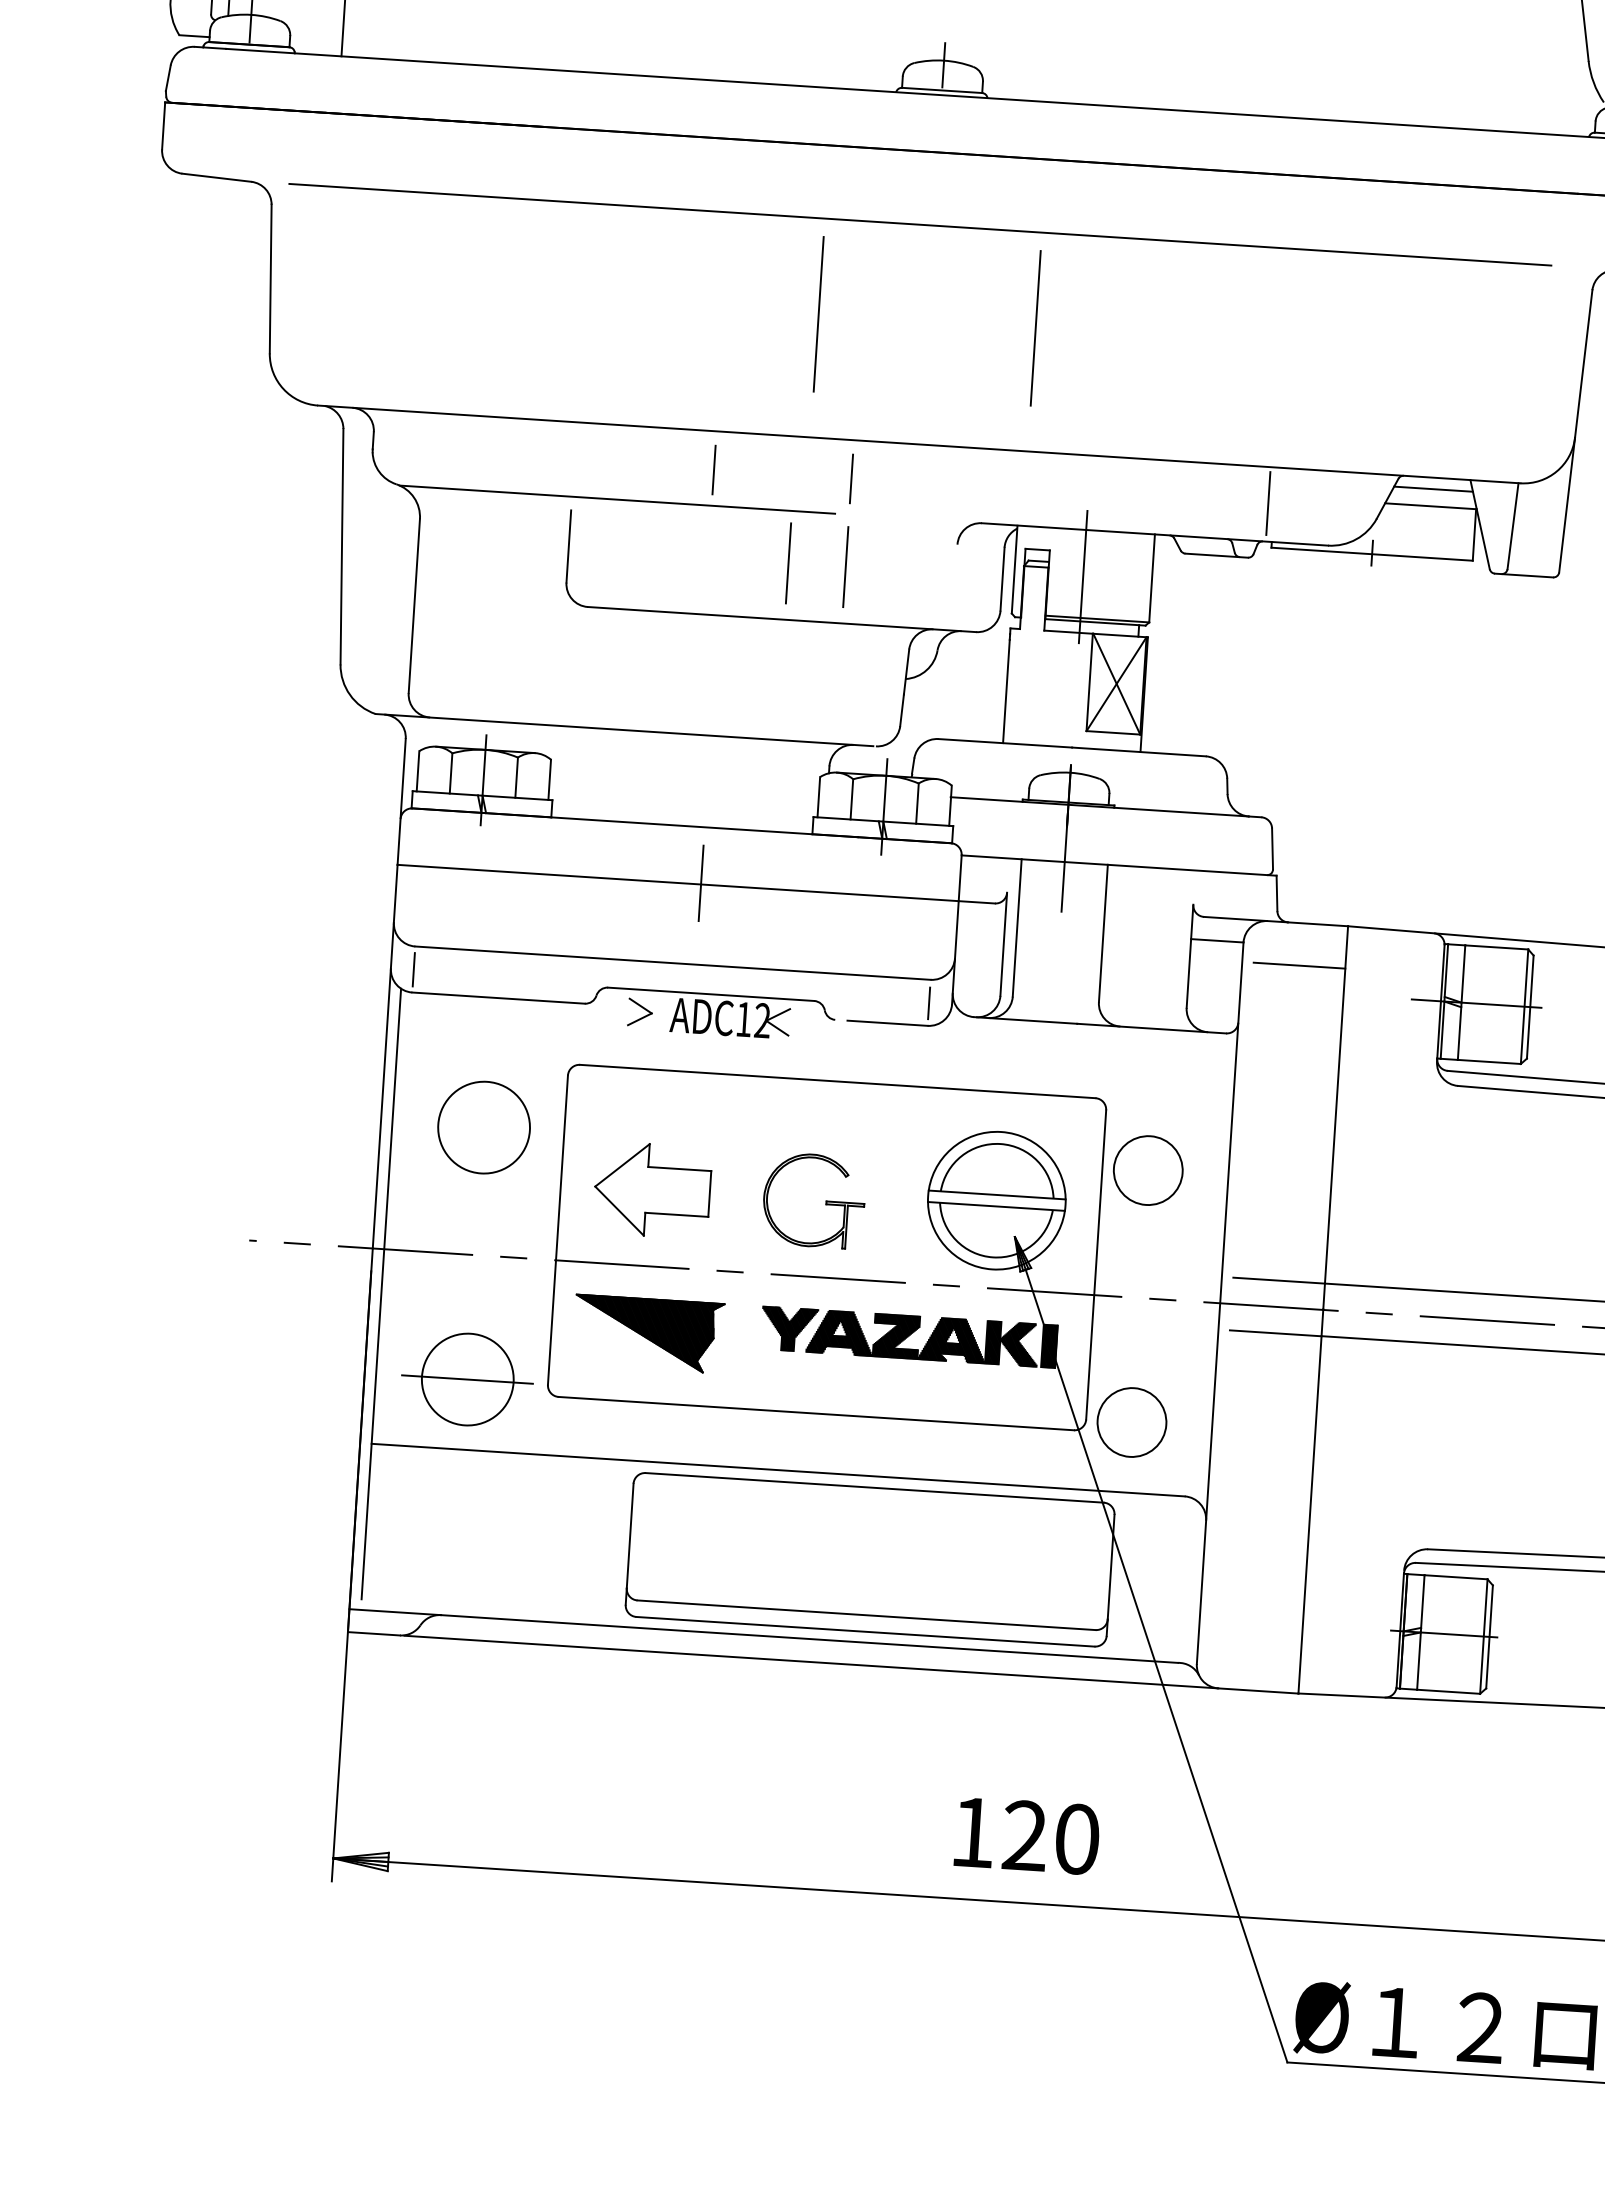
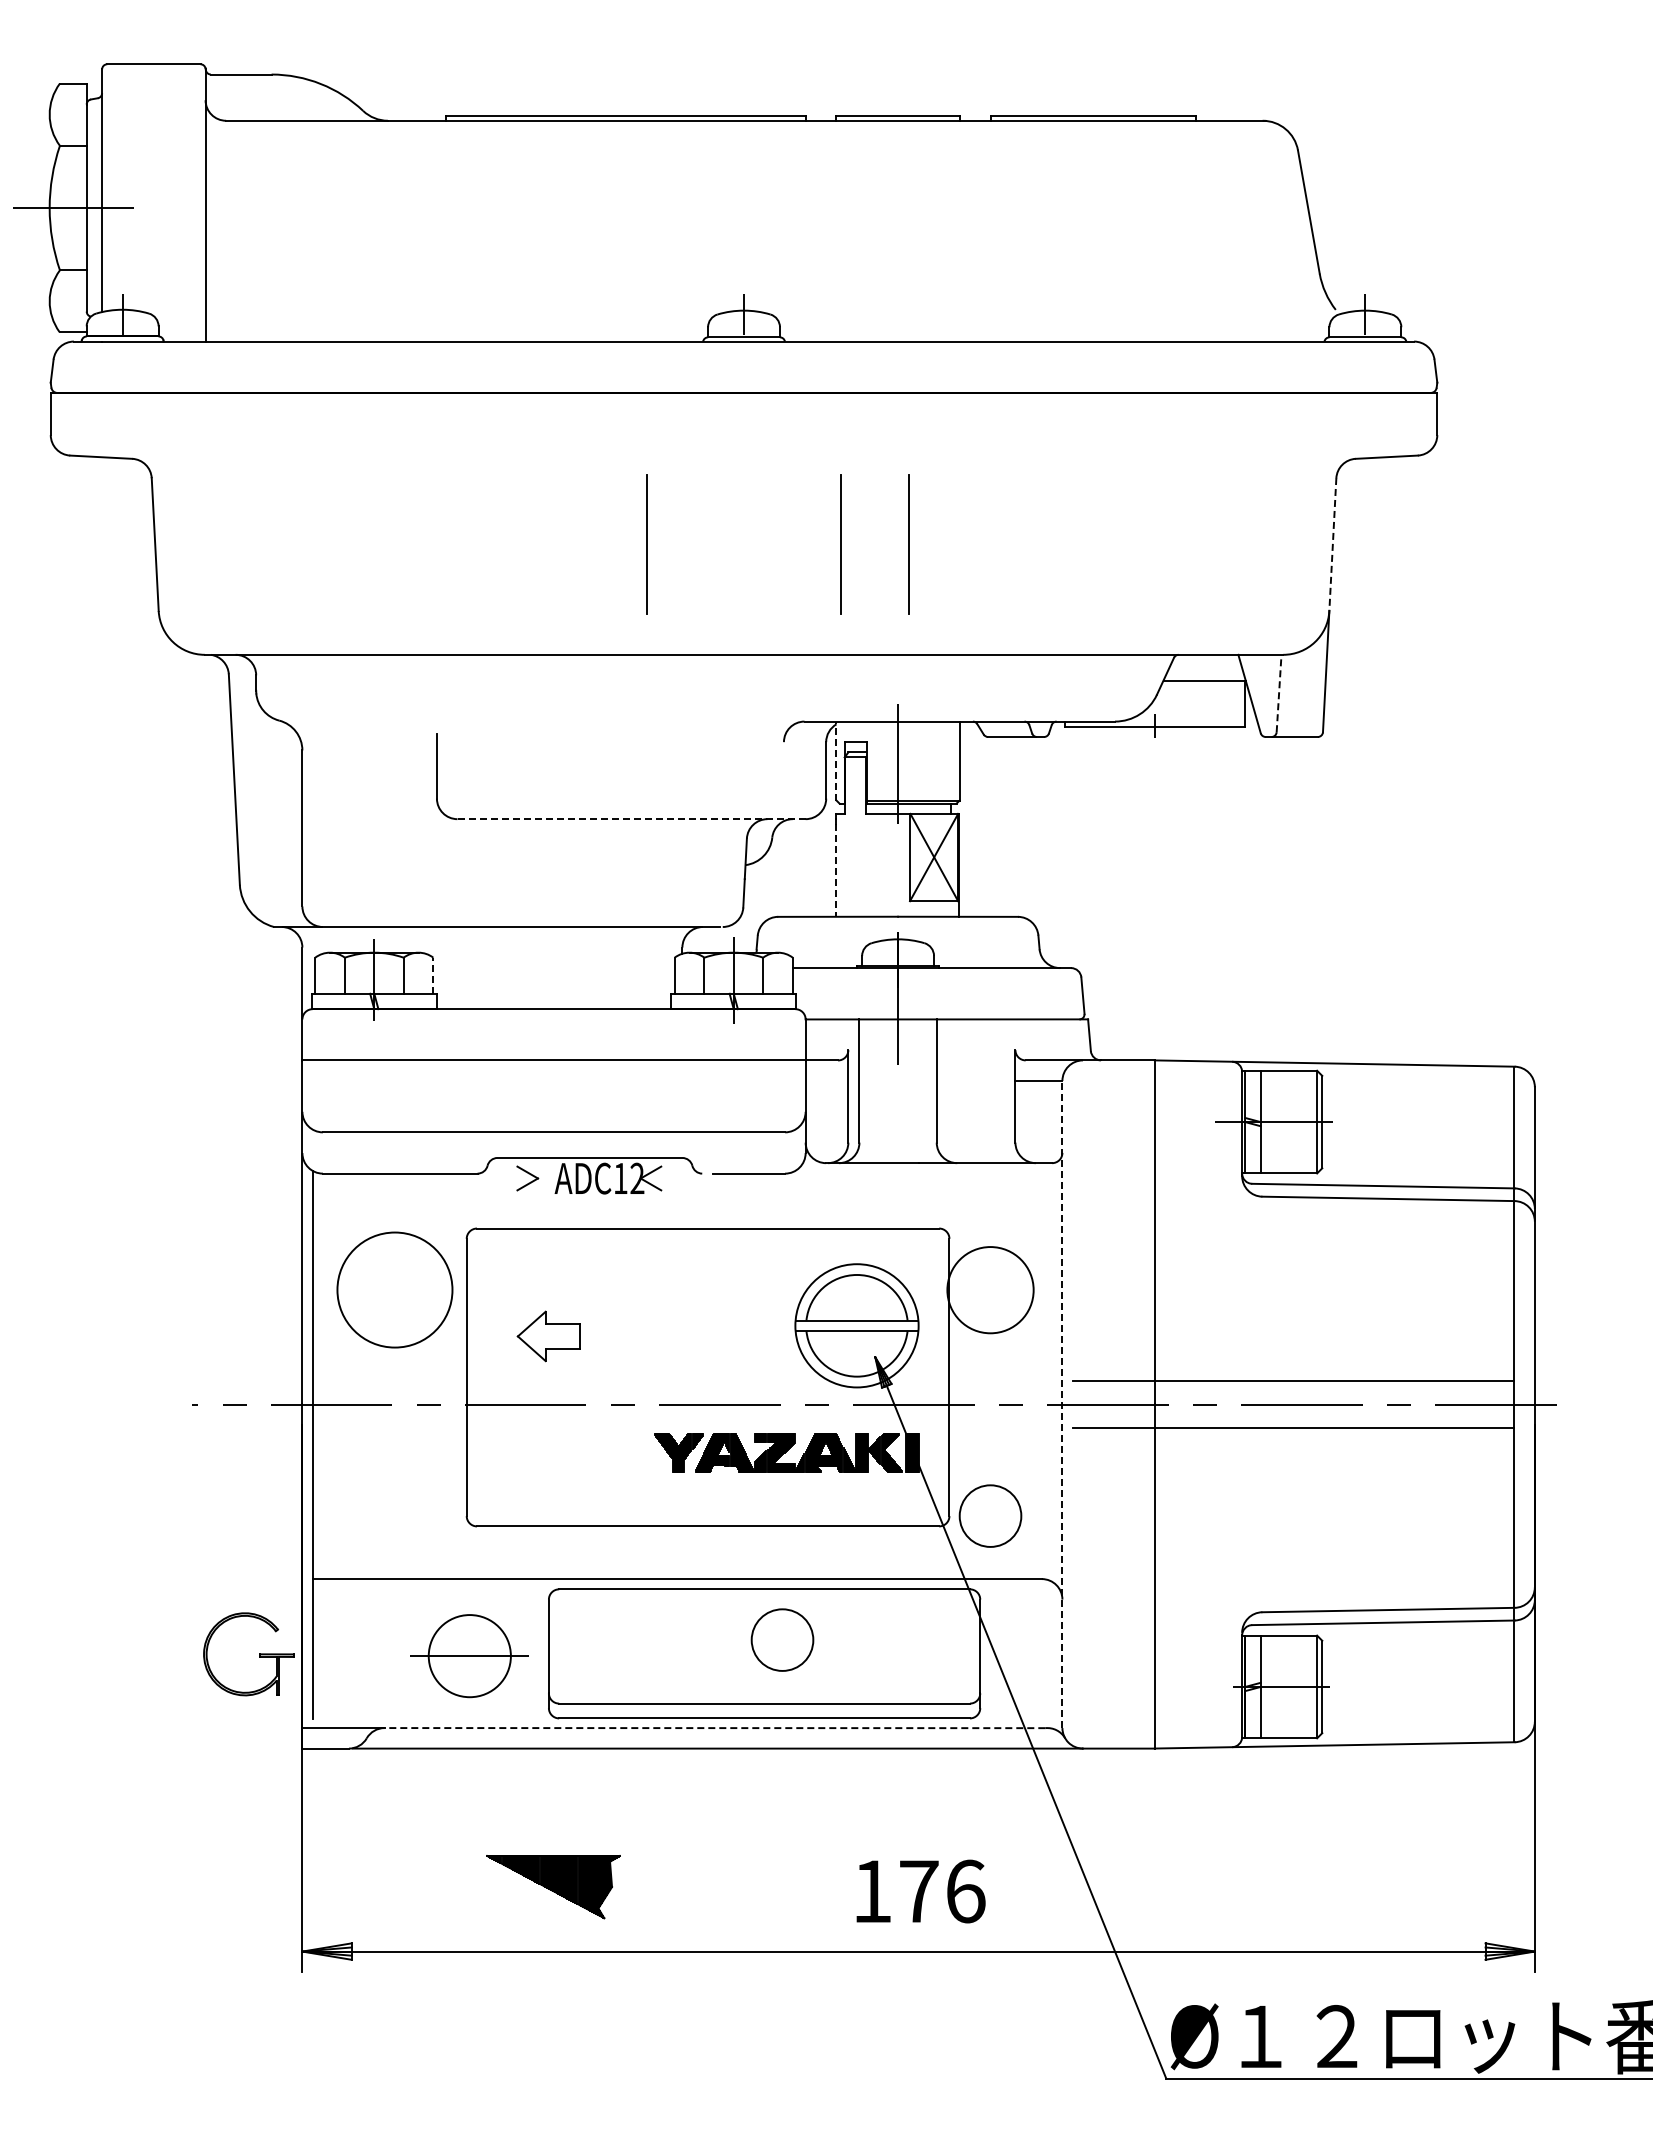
line: (920, 224) -> (732, 458), removed
line: (1110, 333) -> (908, 544), added
line: (1583, 363) -> (1332, 544), solid -> dashed
line: (714, 469) -> (562, 689), removed
line: (851, 478) -> (685, 689), removed
line: (1433, 489) -> (1205, 665), removed
line: (617, 499) -> (477, 721), removed
line: (1268, 503) -> (1059, 687), removed
line: (1513, 526) -> (1279, 693), solid -> dashed
line: (788, 563) -> (634, 768), removed
line: (845, 566) -> (685, 768), removed
line: (1014, 568) -> (836, 760), solid -> dashed
line: (781, 619) -> (631, 819), solid -> dashed
line: (1006, 691) -> (836, 870), solid -> dashed
line: (549, 779) -> (433, 975), solid -> dashed
line: (701, 883) -> (574, 1059), removed
line: (1299, 965) -> (1113, 1098), removed
line: (413, 970) -> (322, 1153), removed
line: (929, 1003) -> (785, 1153), removed
circle: (483, 1127) -> (394, 1290), size x1.4
circle: (1148, 1169) -> (990, 1289), size x1.4
part: (652, 1190) -> (548, 1336), size x0.6
part: (826, 1201) -> (259, 1654), moved
line: (1220, 1303) -> (1062, 1404), solid -> dashed
part: (648, 1334) -> (553, 1887), moved
part: (467, 1379) -> (469, 1656), moved
circle: (891, 1545) -> (782, 1639), added
line: (808, 1639) -> (714, 1728), solid -> dashed
text: (1051, 1837) -> (942, 1891), 120 -> 176

